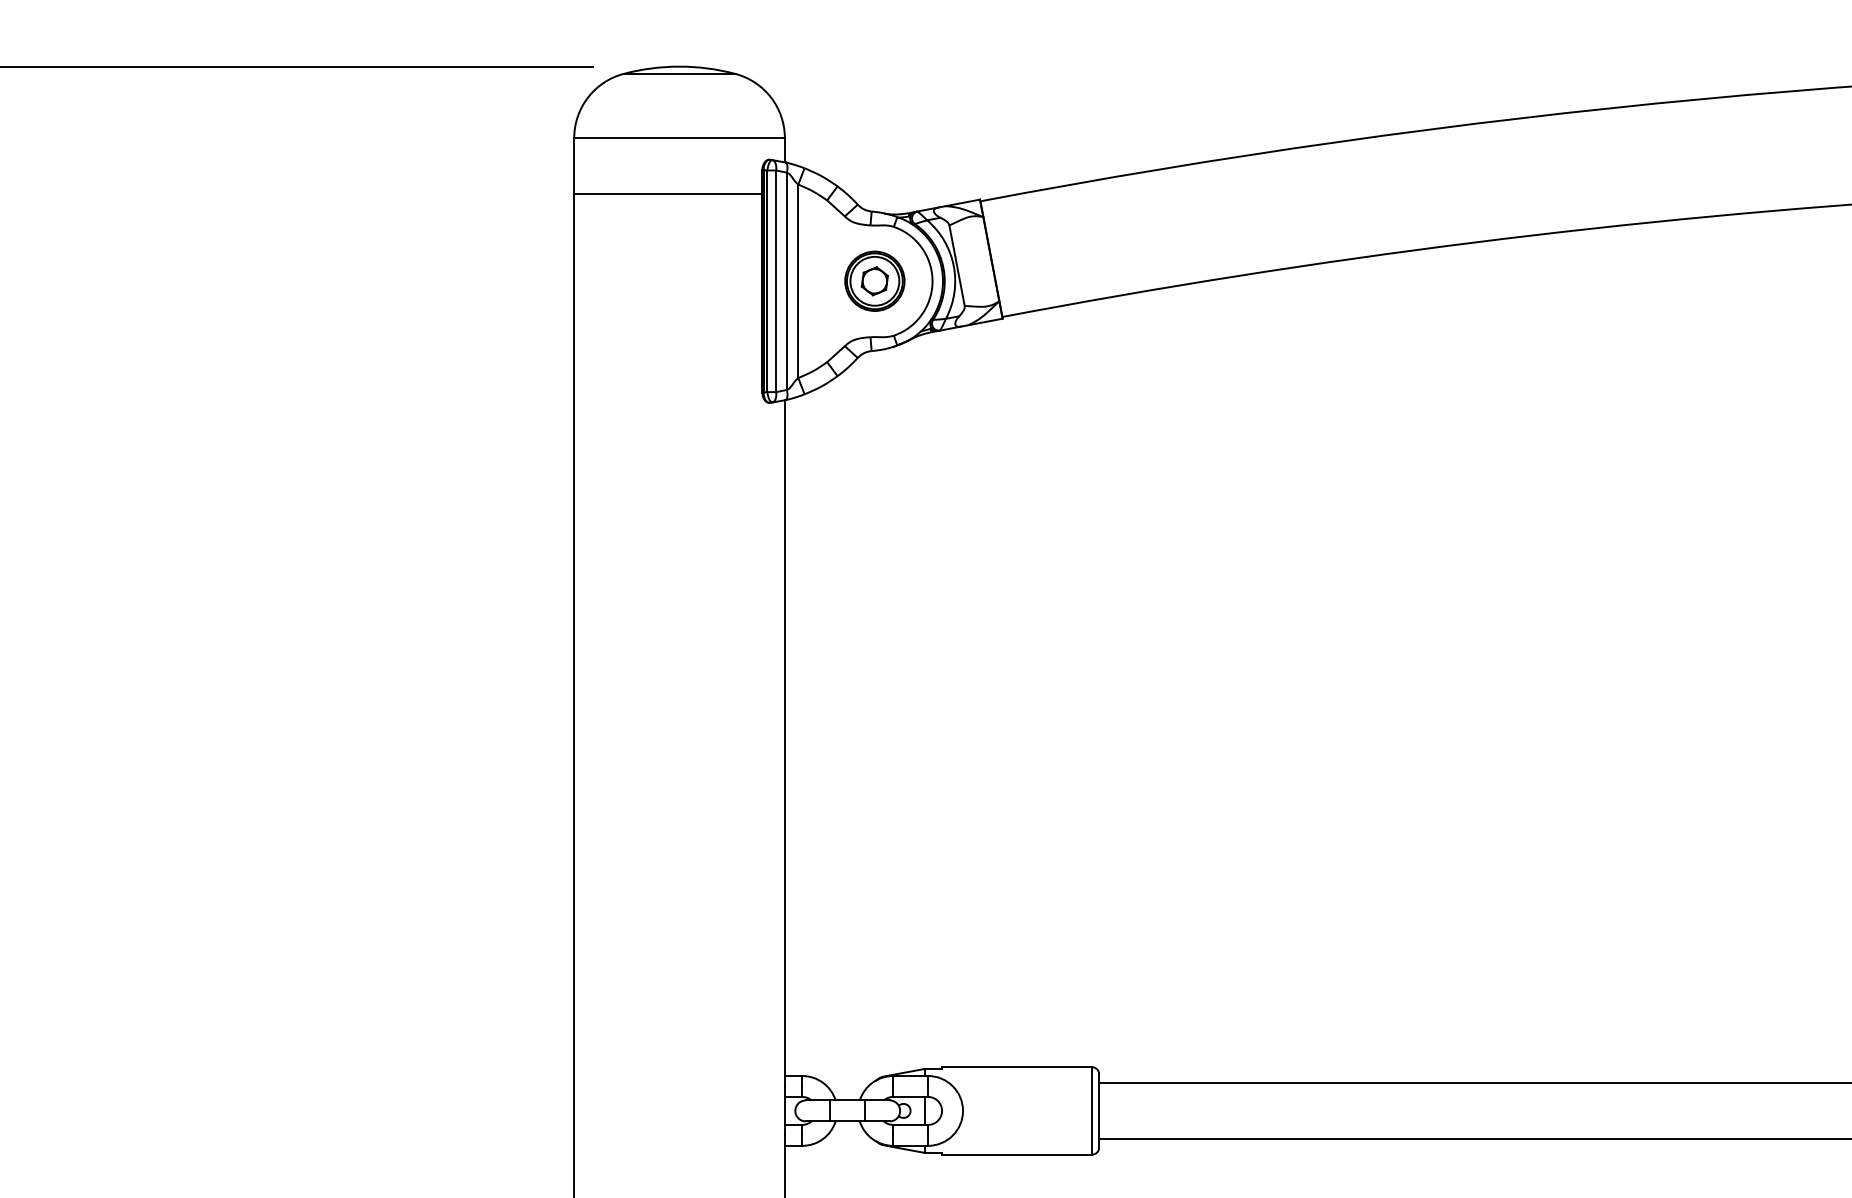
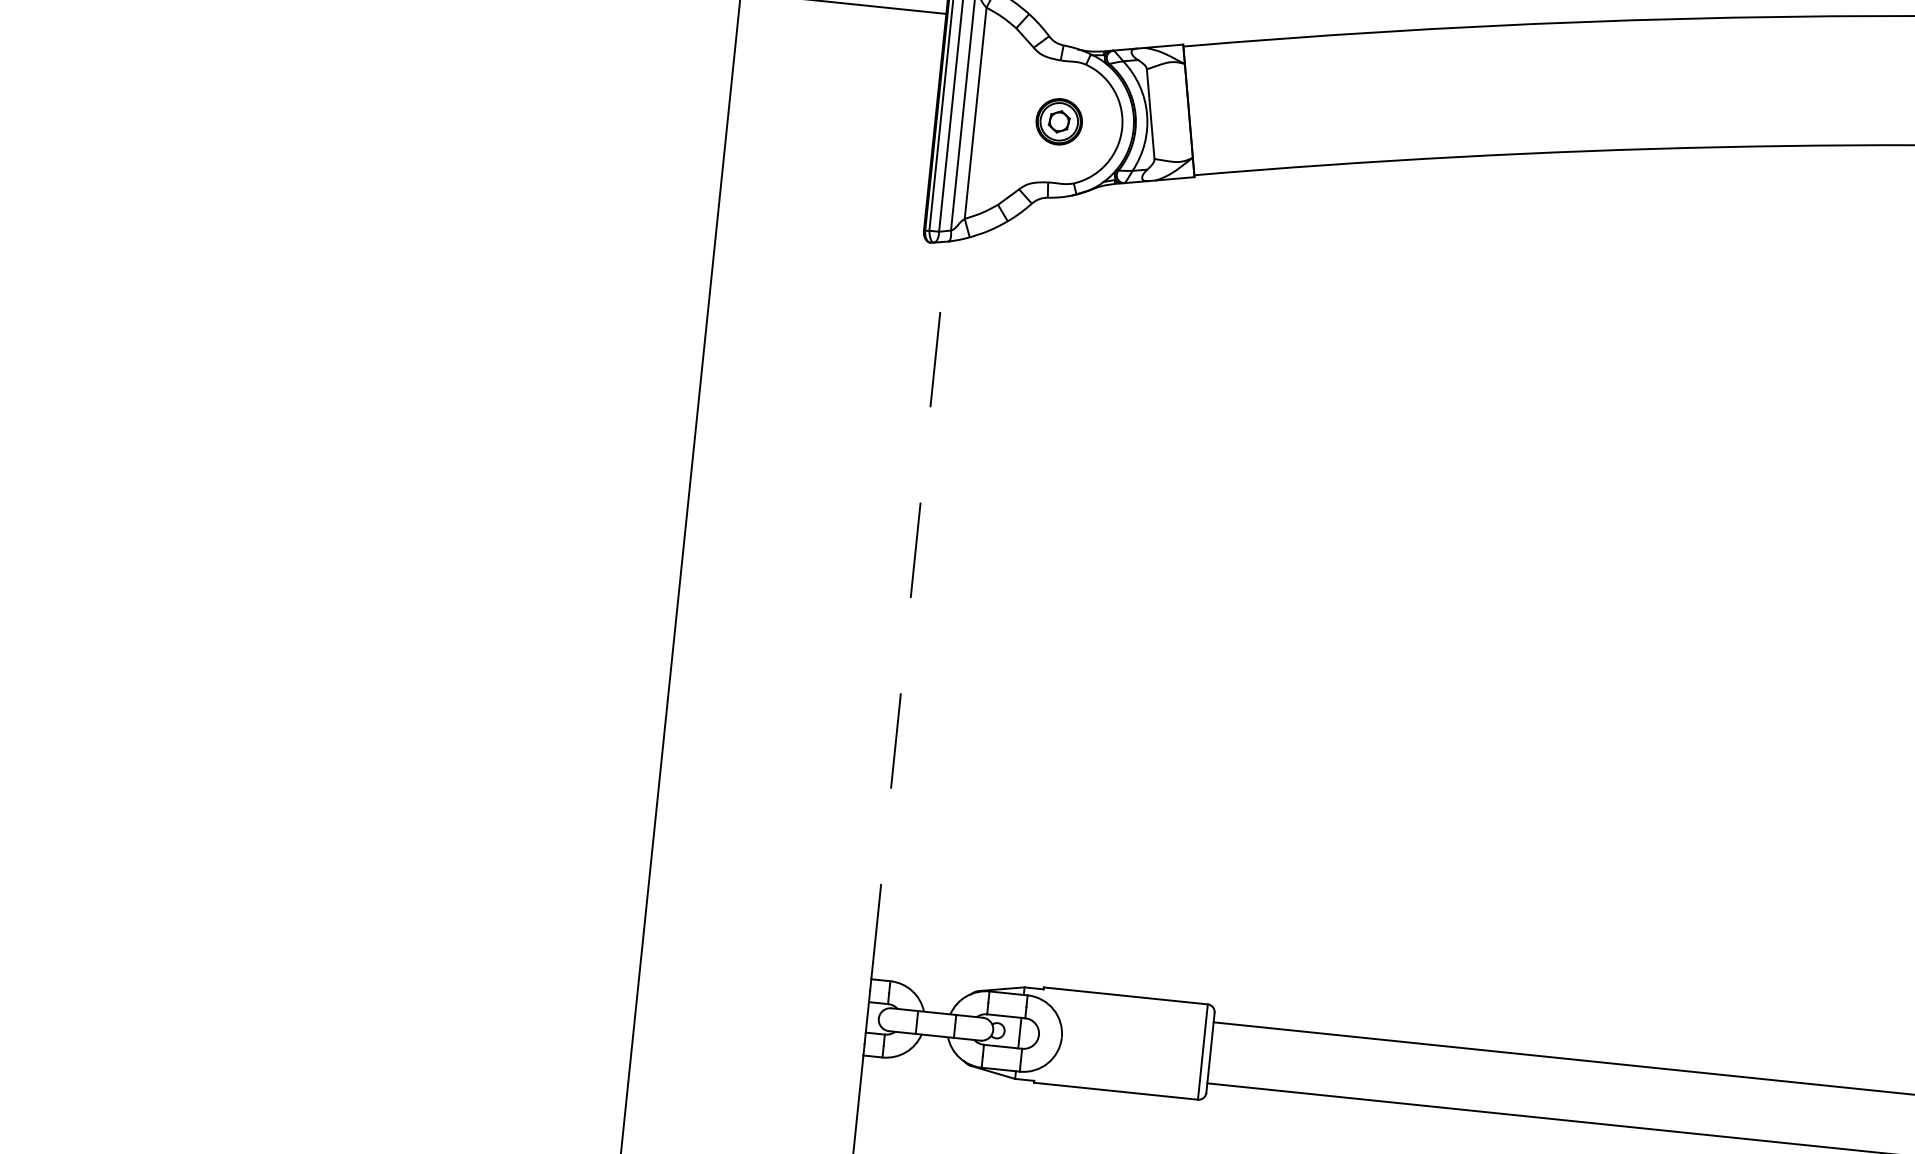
part: (874, 280) -> (1058, 121), size x0.7
line: (784, 738) -> (908, 610), solid -> dashed

